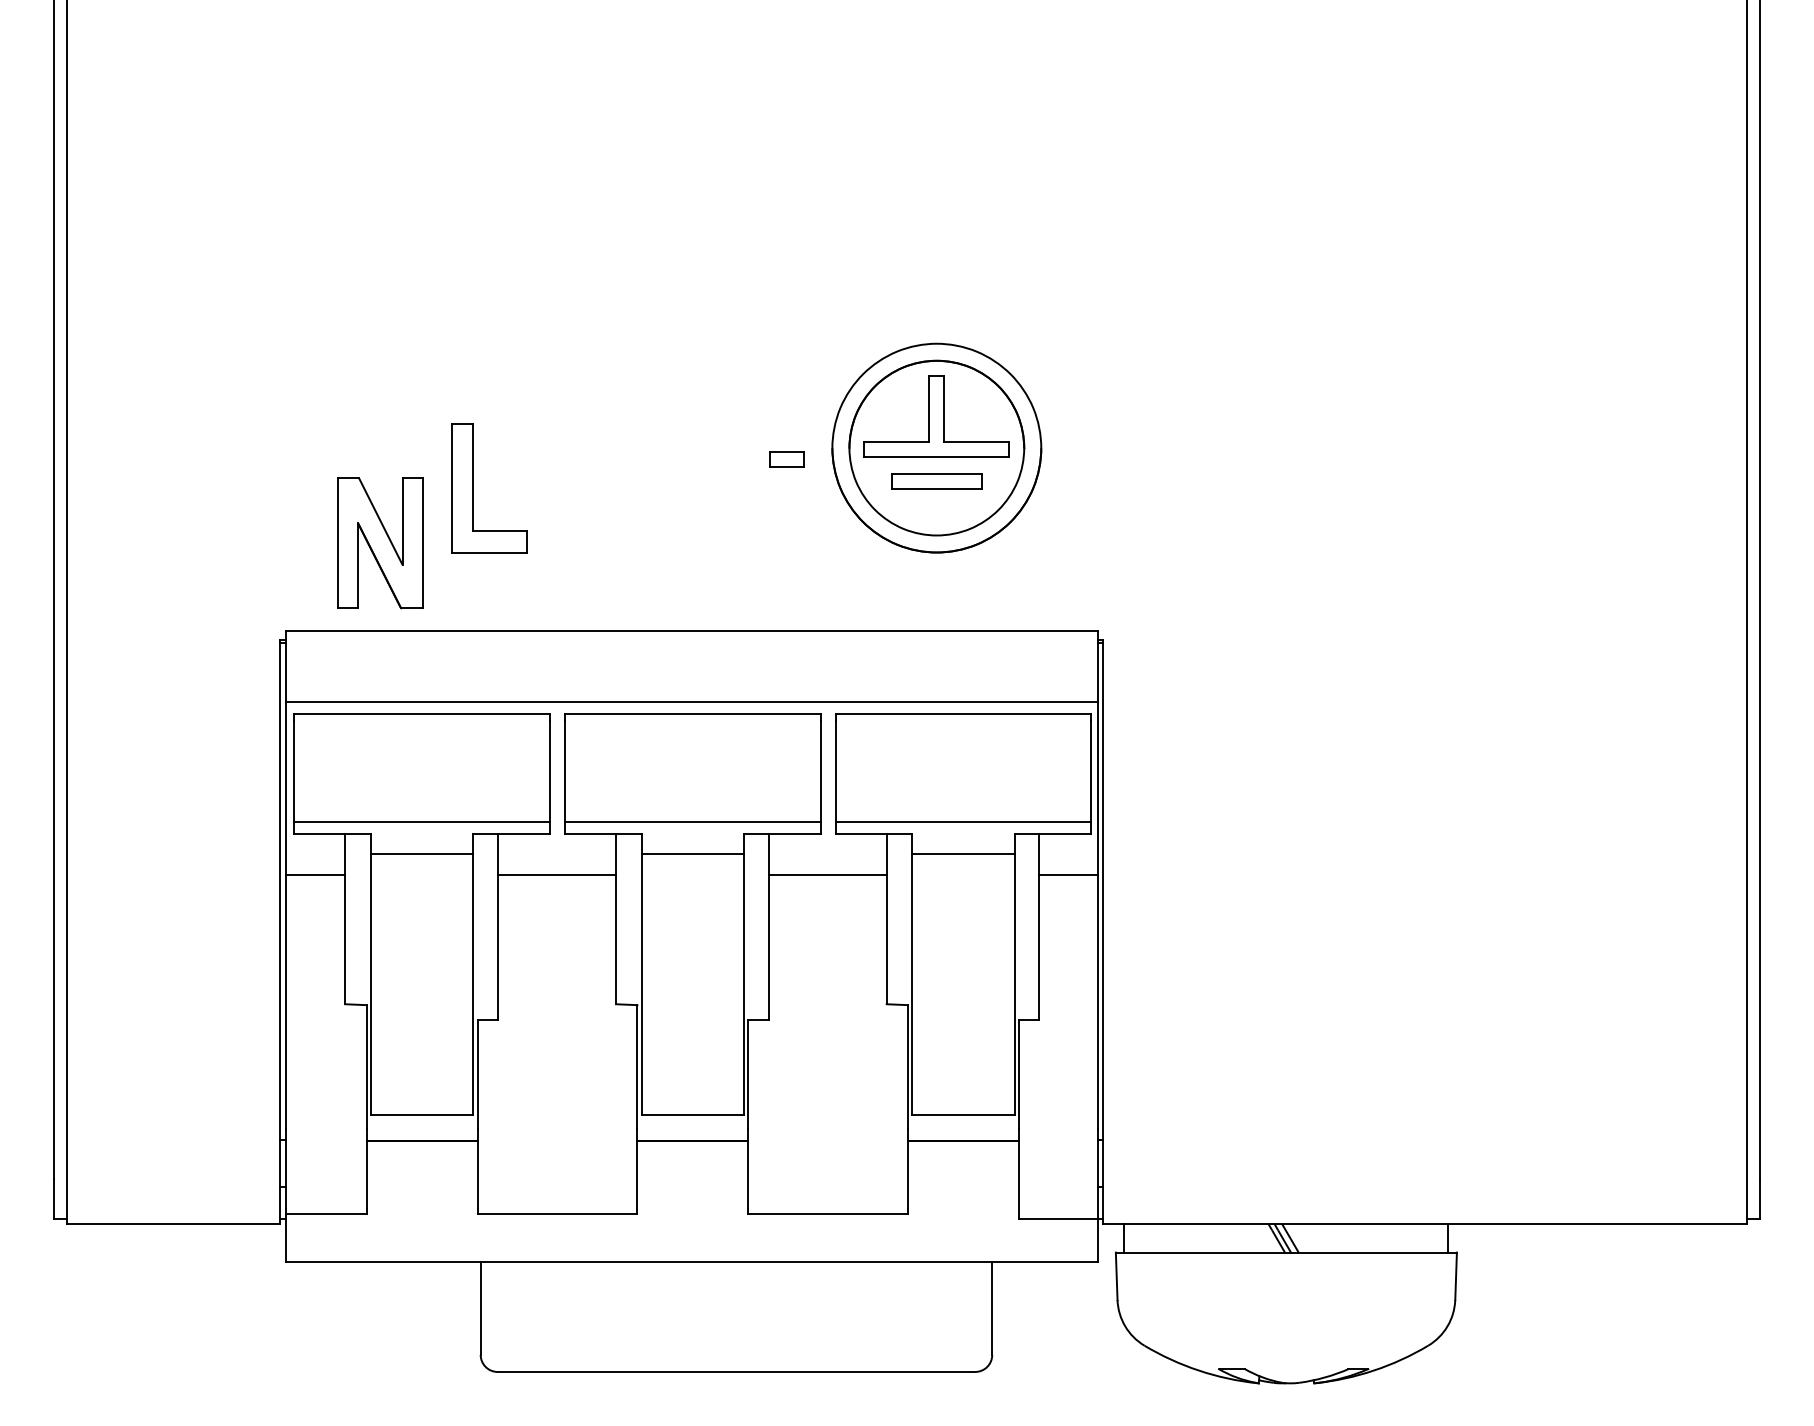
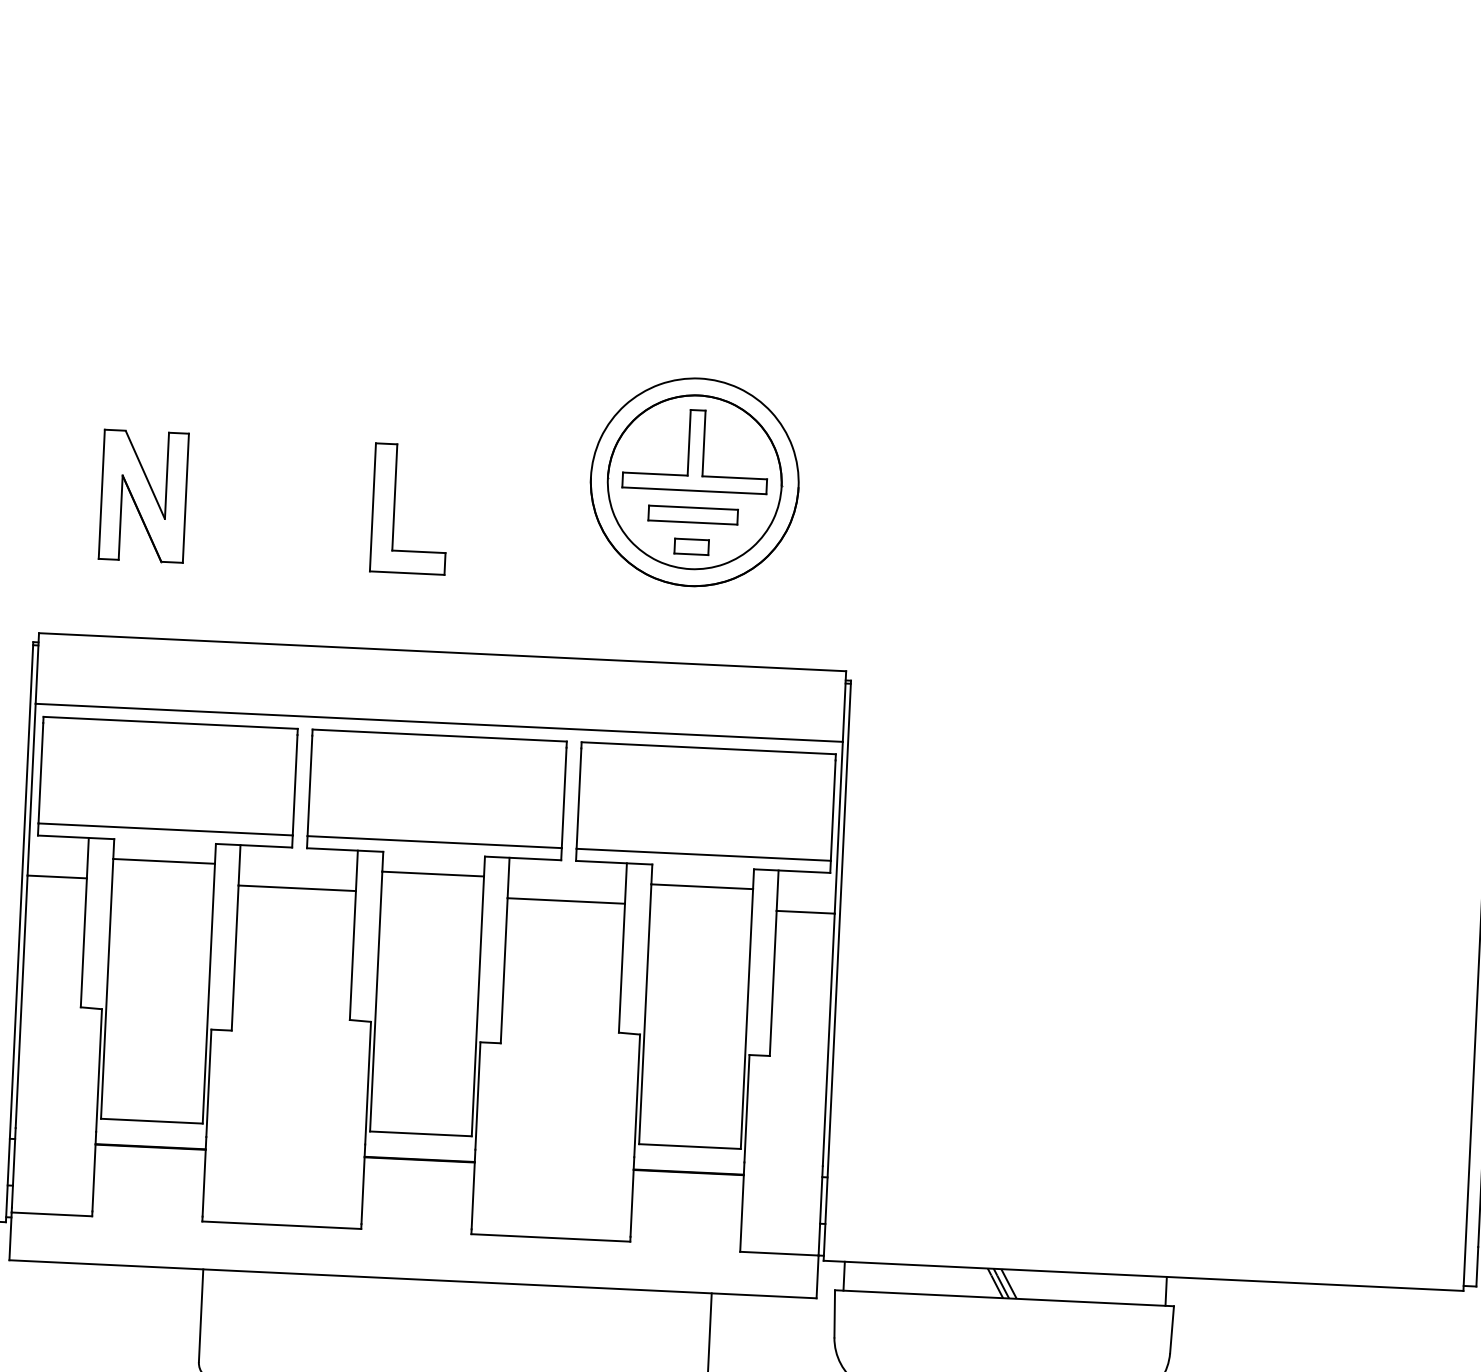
part: (786, 459) -> (691, 547), moved
part: (473, 488) -> (394, 508), moved
part: (380, 543) -> (143, 496), moved

